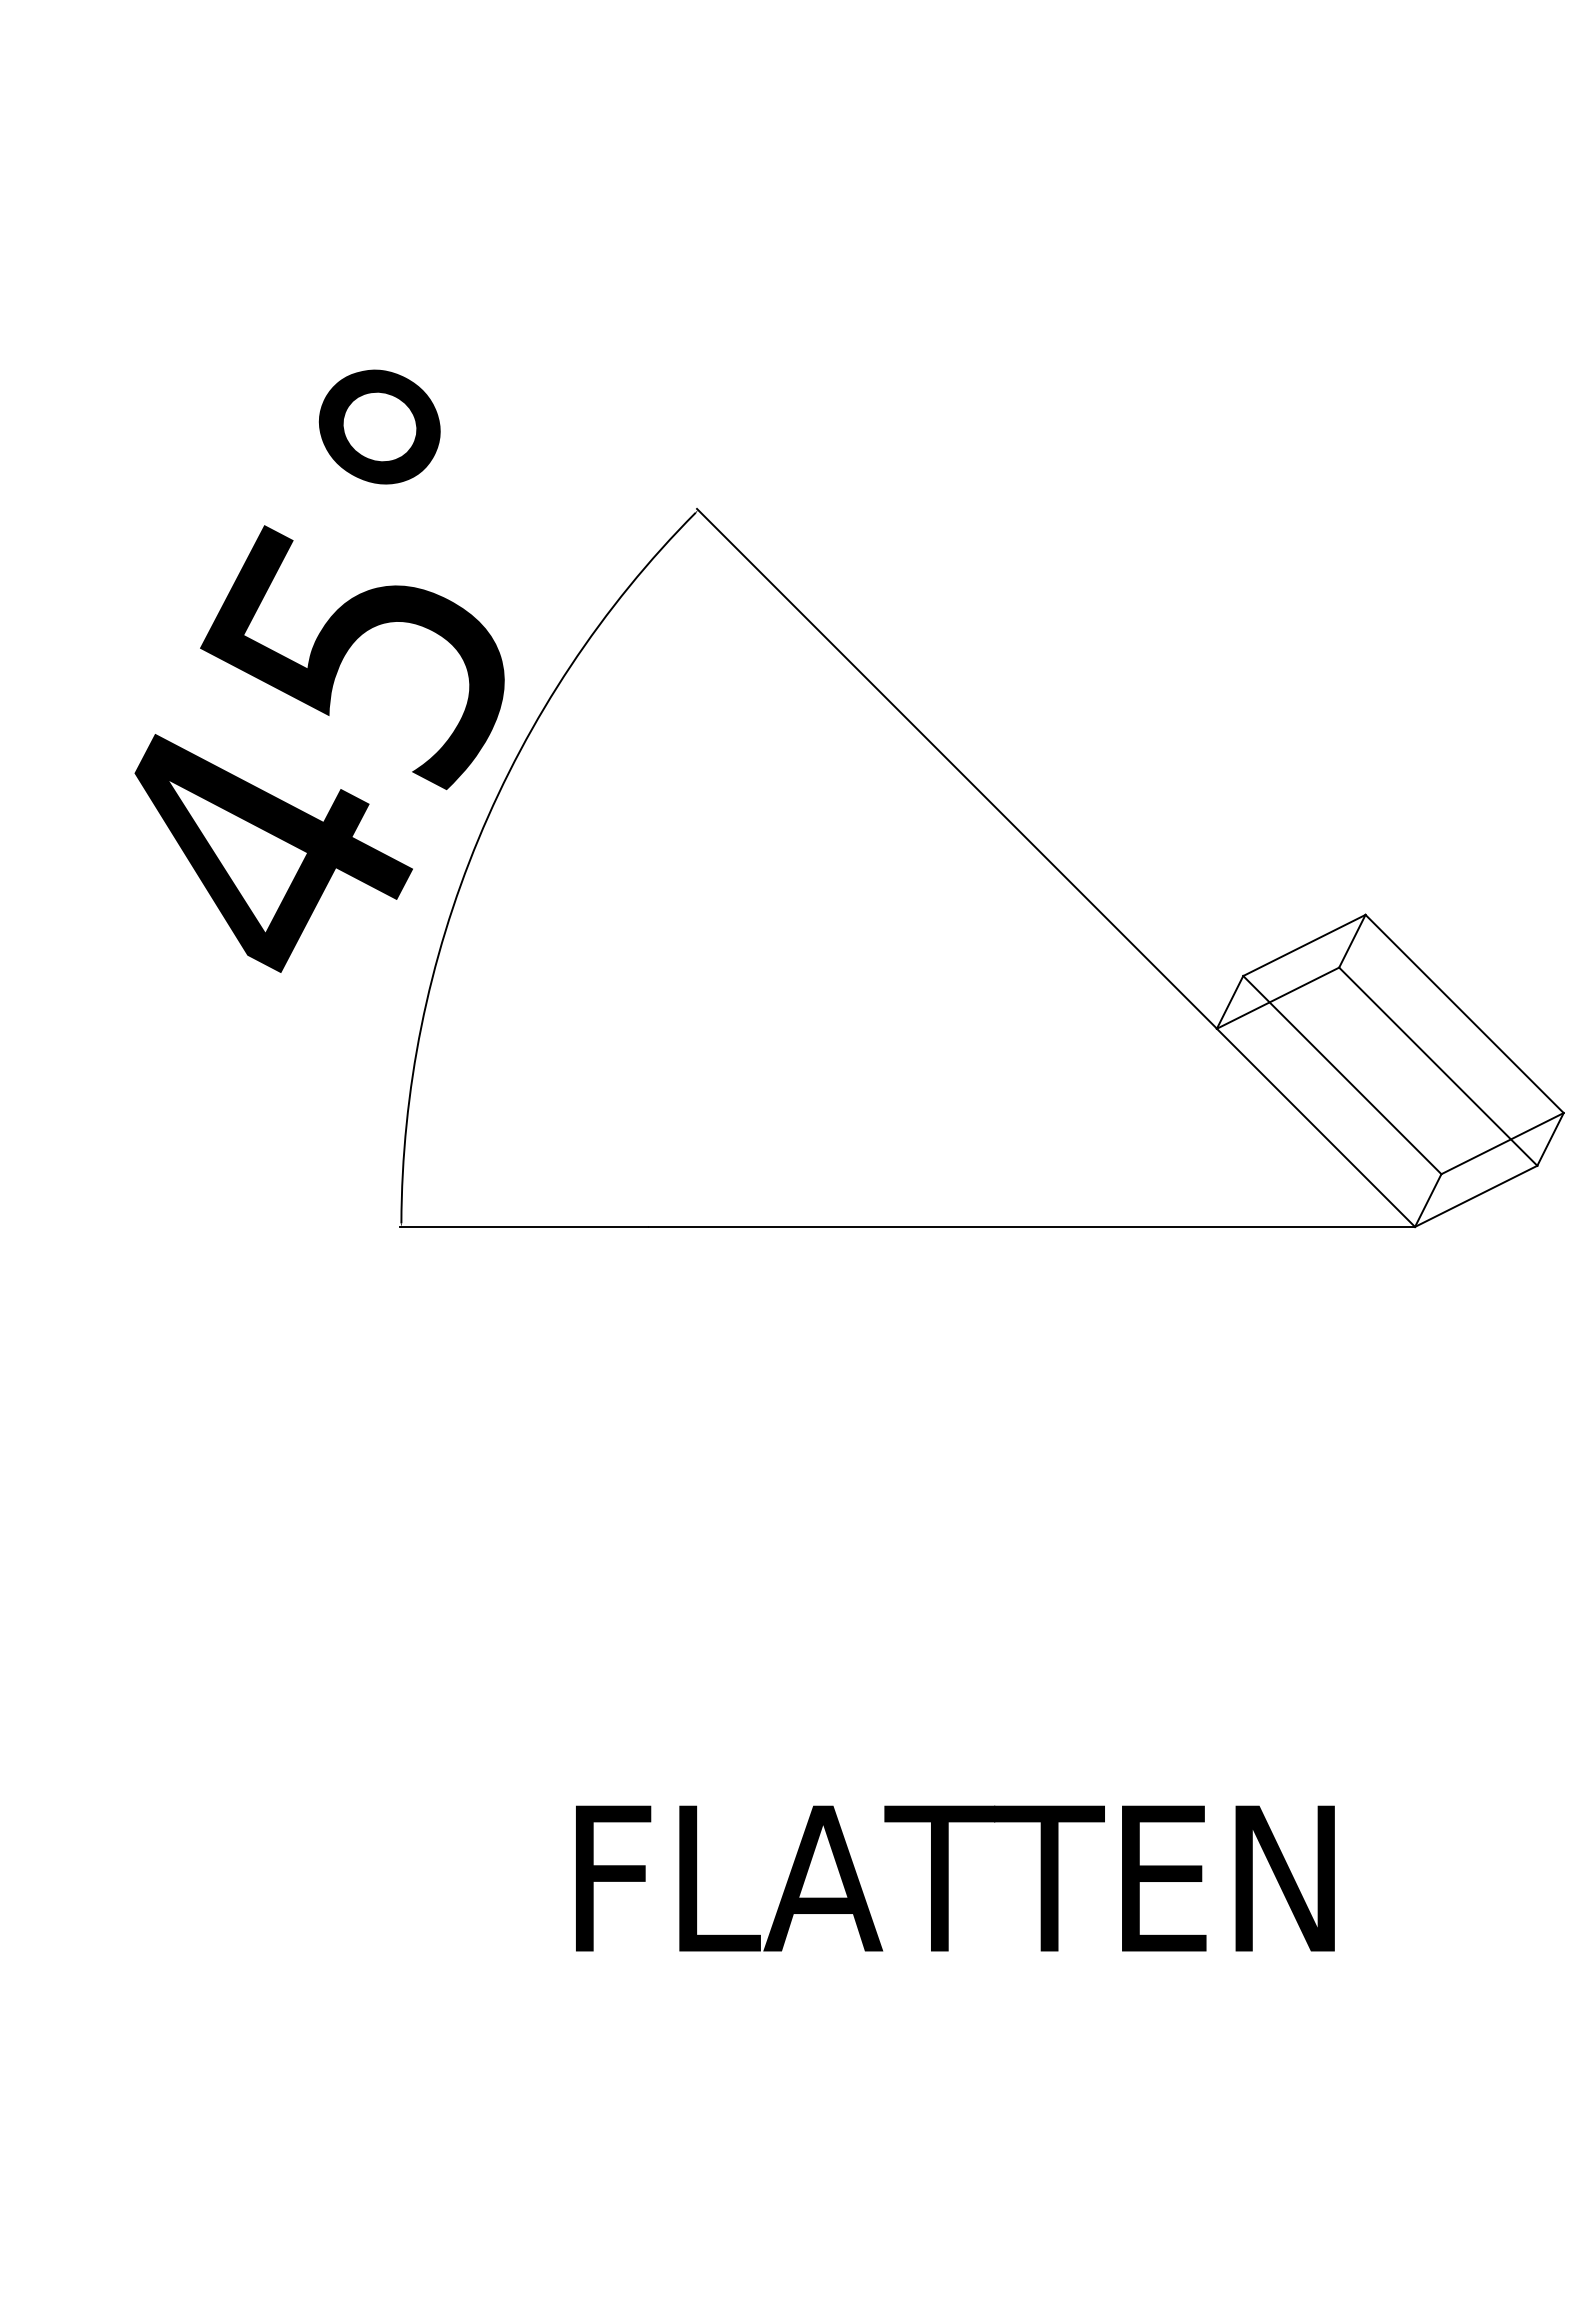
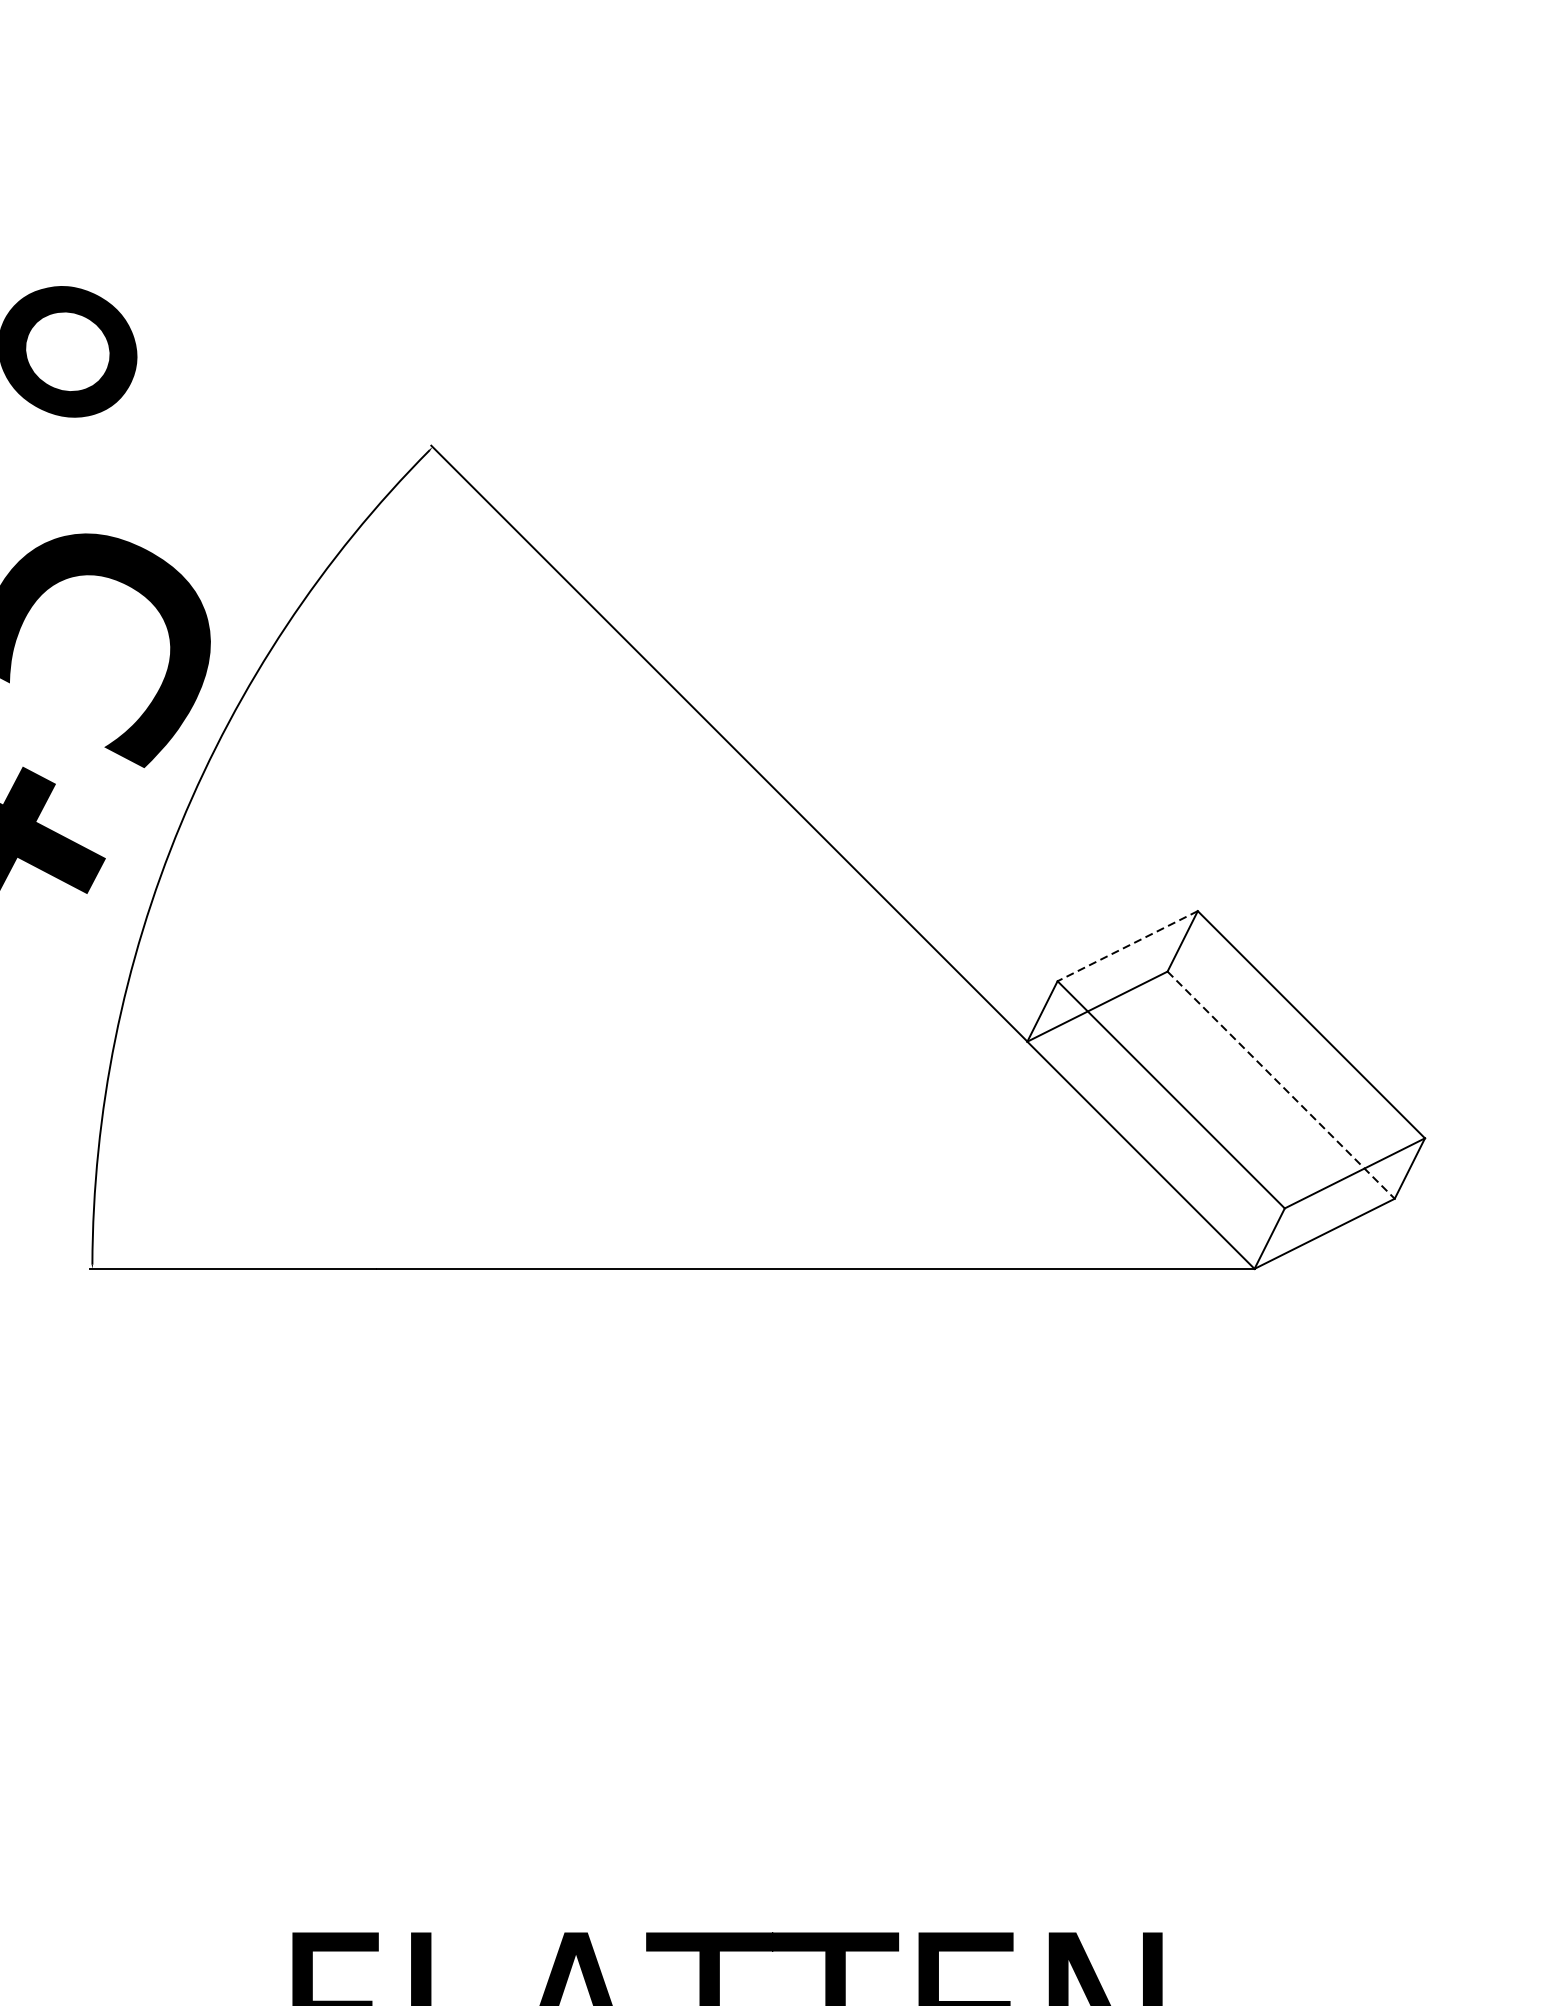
line: (1303, 945) -> (1126, 946), solid -> dashed
line: (1438, 1067) -> (1281, 1086), solid -> dashed

